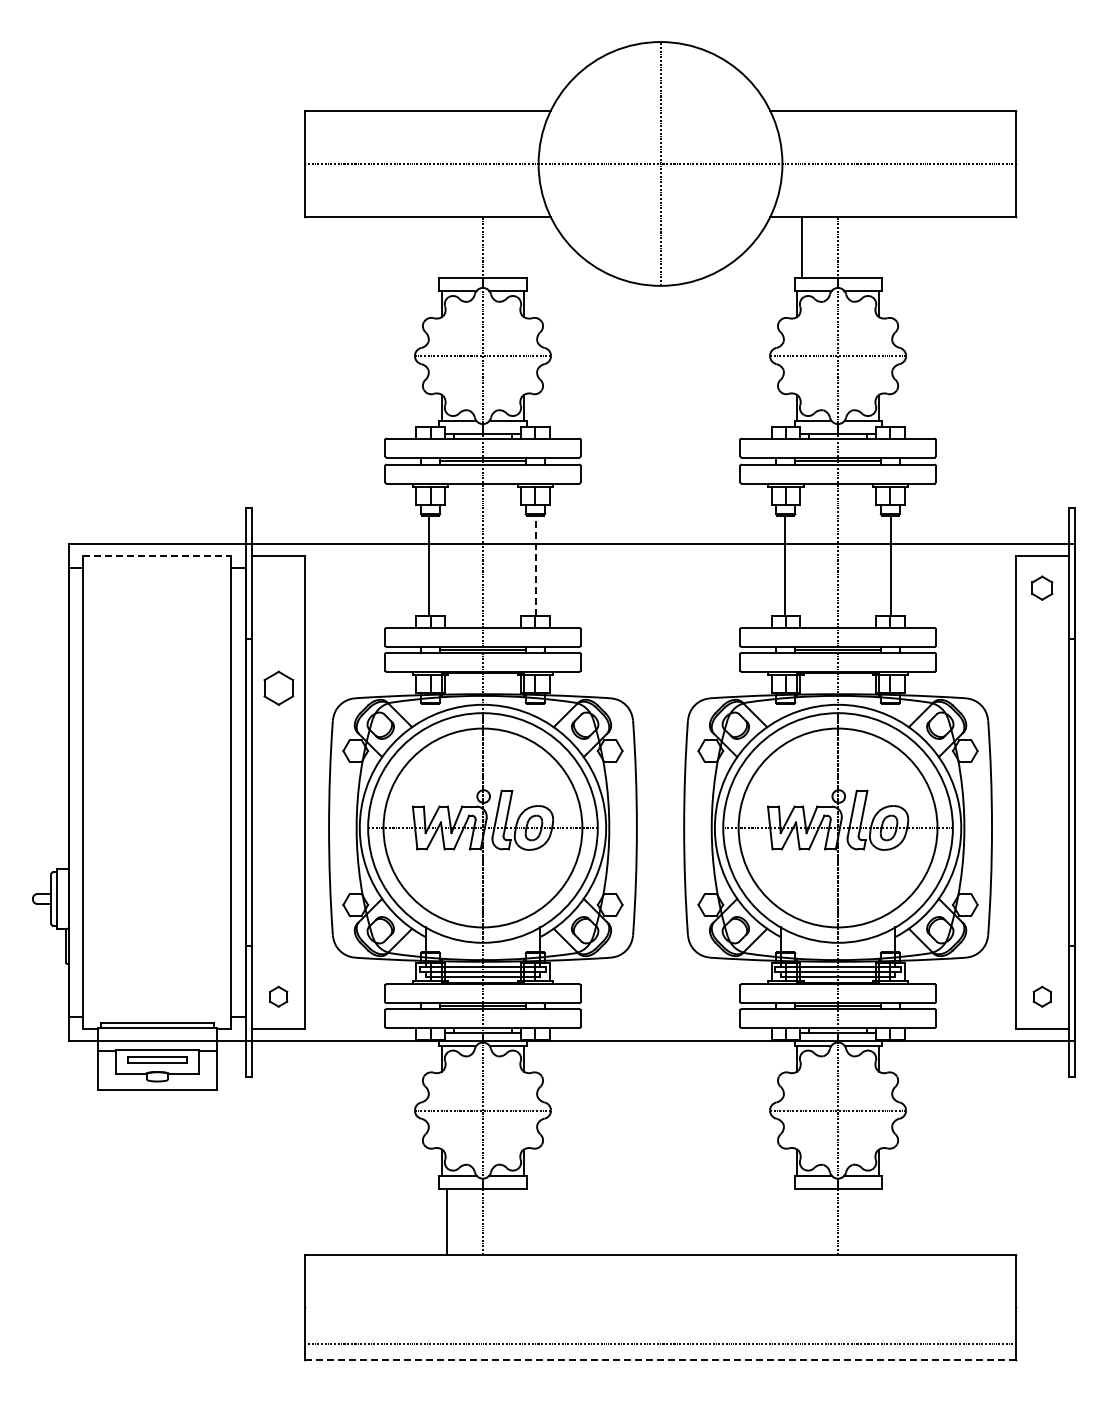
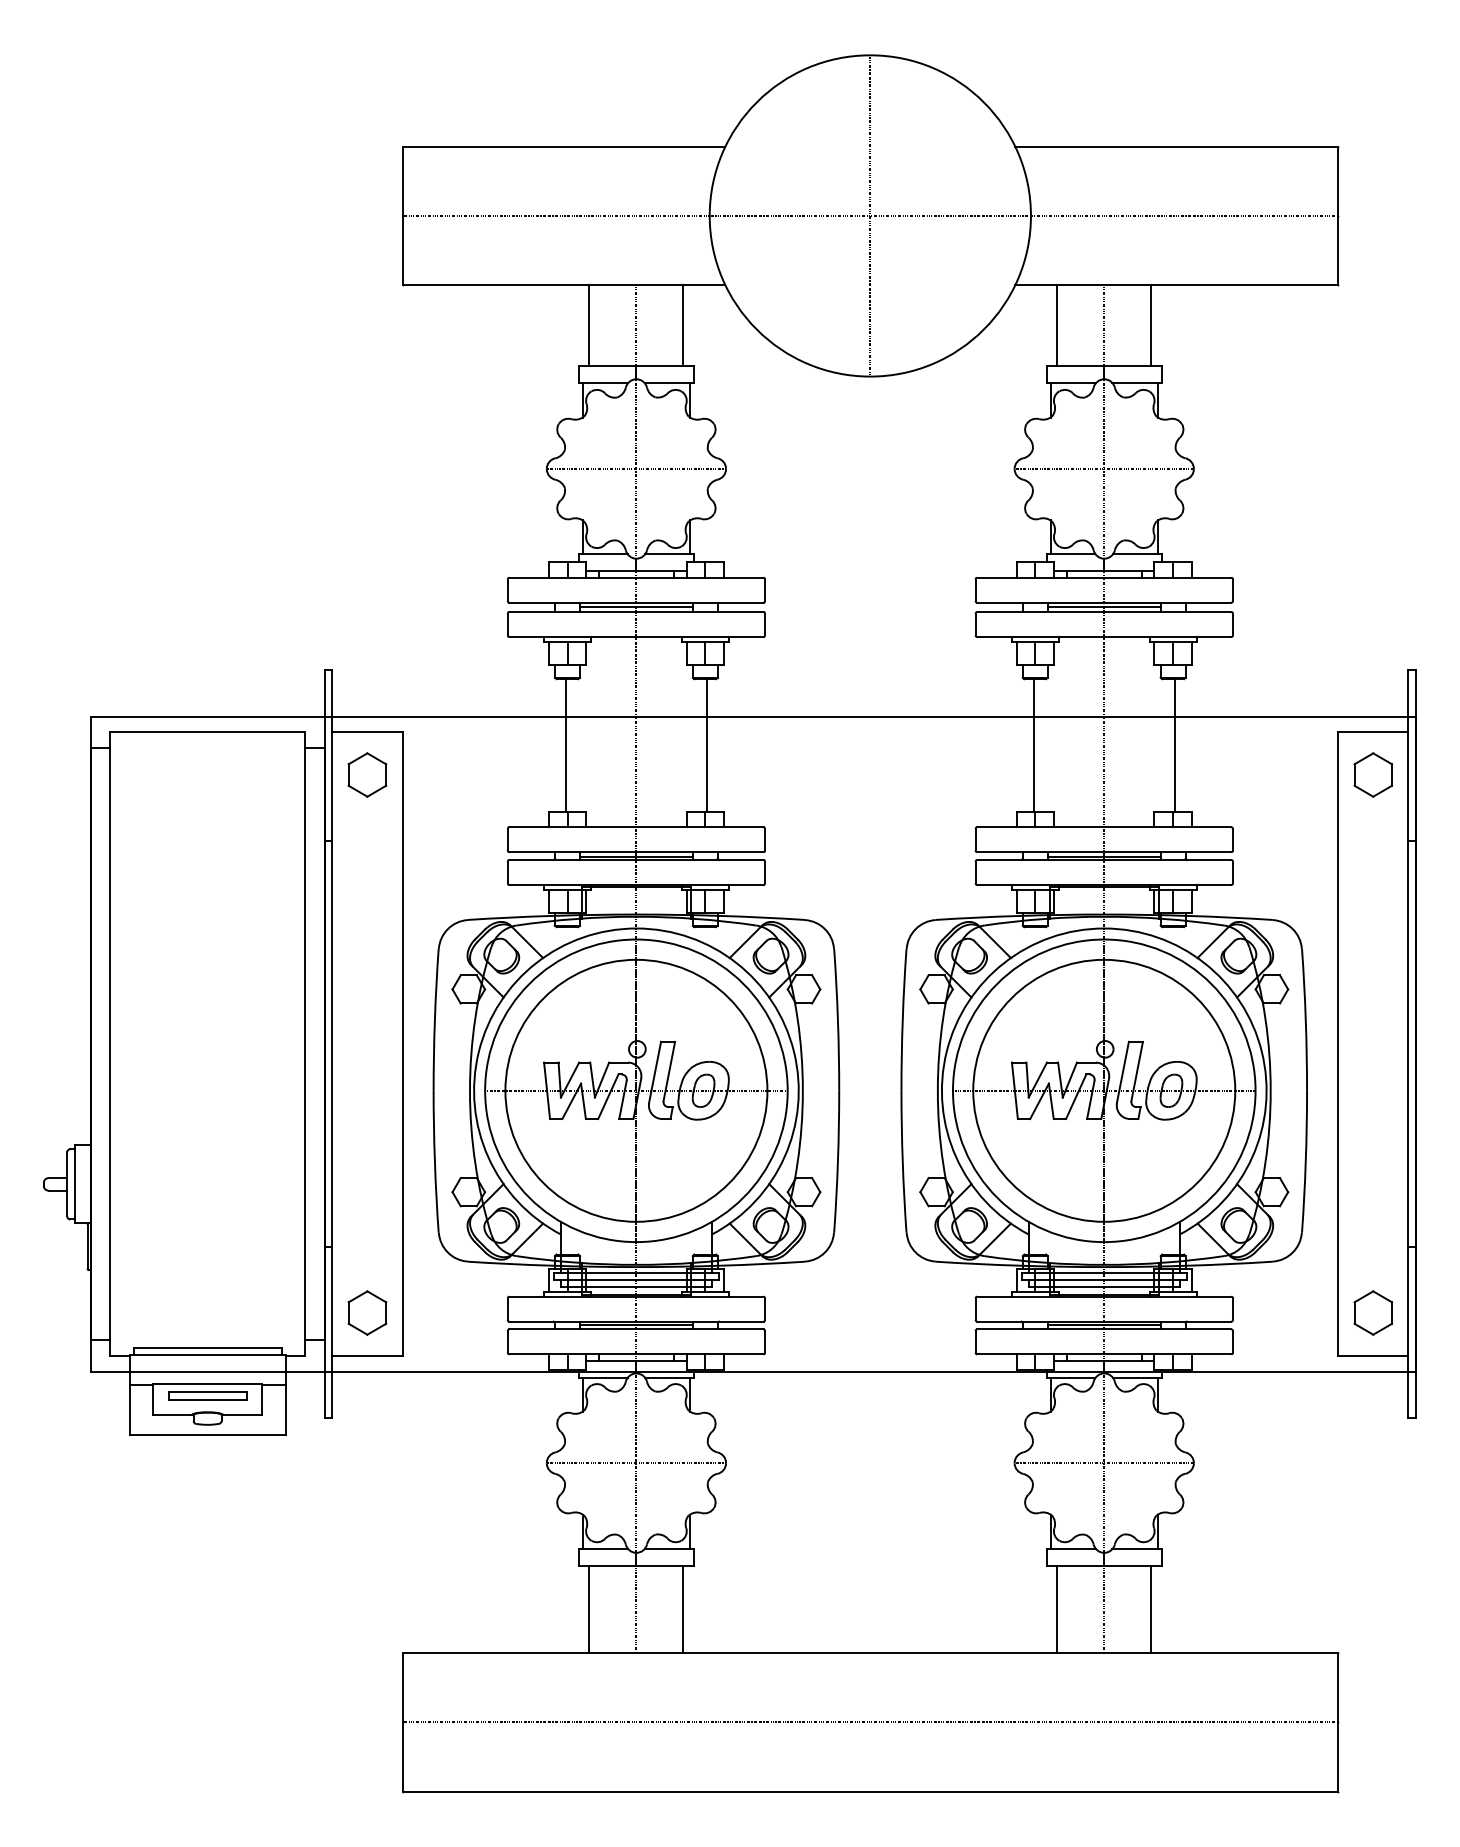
line: (447, 246) -> (589, 324), added
line: (518, 246) -> (683, 324), added
line: (873, 246) -> (1150, 324), added
line: (157, 555) -> (207, 731), dashed -> solid
line: (536, 565) -> (706, 744), dashed -> solid
part: (1042, 587) -> (1373, 773), size x1.43
part: (278, 687) -> (367, 773), moved
part: (278, 996) -> (367, 1312), size x1.67
part: (1042, 996) -> (1373, 1312), size x1.67
line: (518, 1221) -> (683, 1609), added
line: (802, 1221) -> (1057, 1609), added
line: (873, 1221) -> (1150, 1609), added
line: (660, 1344) -> (870, 1722), moved
line: (661, 1359) -> (871, 1791), dashed -> solid

